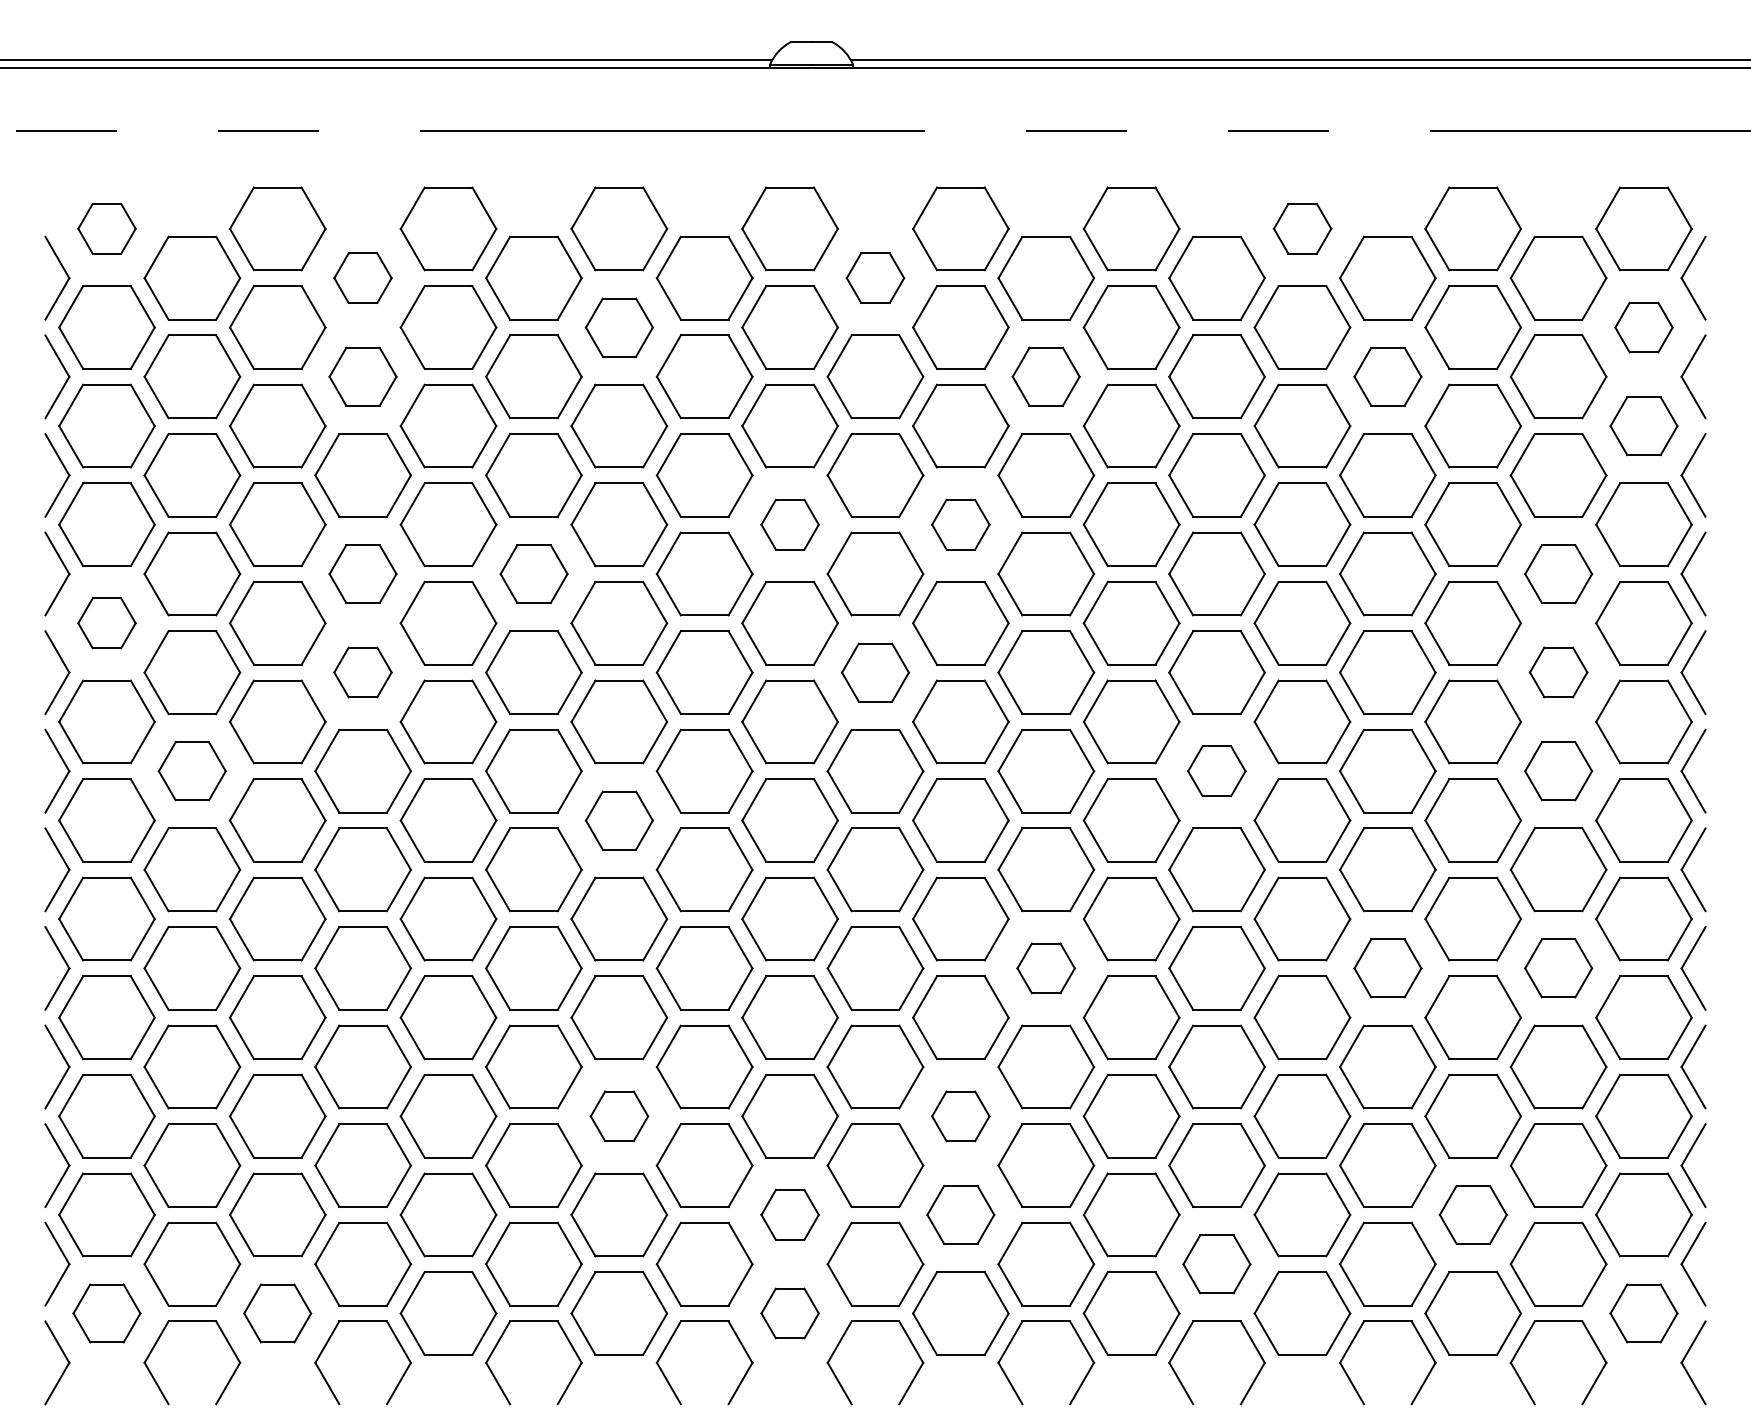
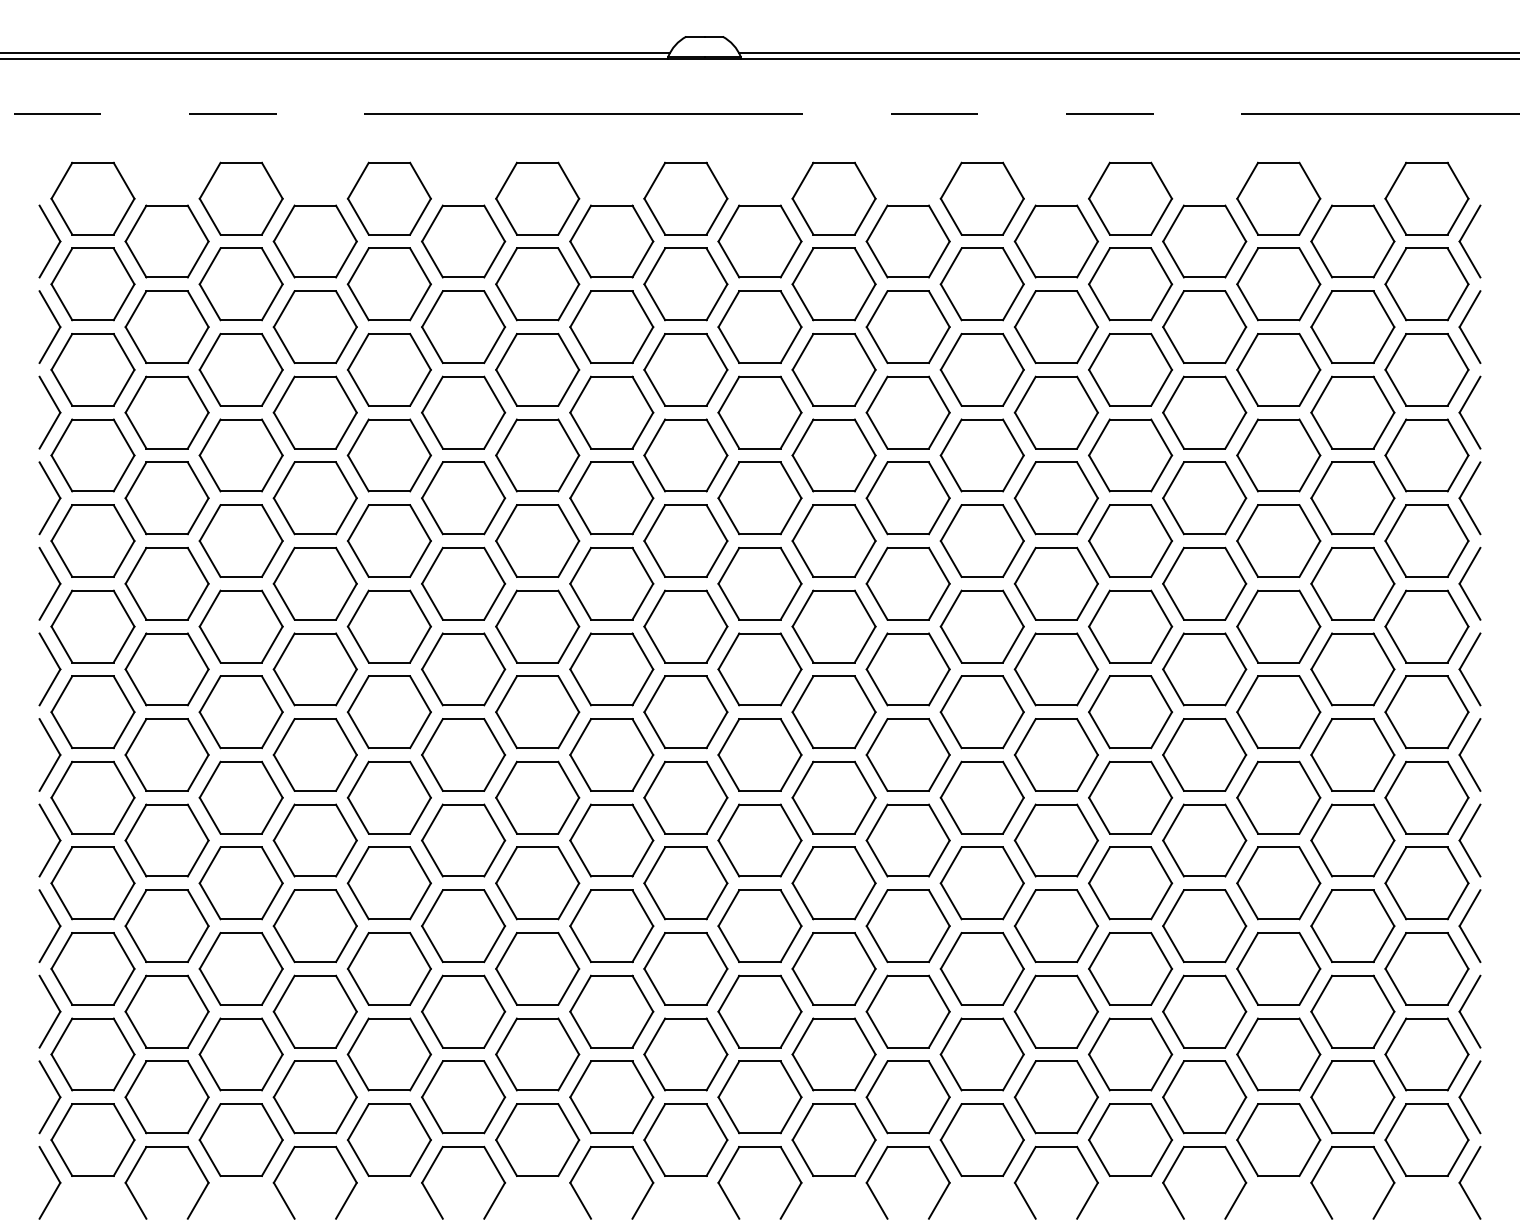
part: (106, 228) -> (92, 198), size x1.67
part: (1302, 228) -> (1130, 198), size x1.67
part: (362, 278) -> (314, 241), size x1.67
part: (874, 278) -> (759, 241), size x1.67
part: (619, 327) -> (537, 284), size x1.43
part: (1643, 327) -> (1426, 284), size x1.67
part: (362, 376) -> (314, 326), size x1.43
part: (1045, 376) -> (907, 326), size x1.43
part: (1387, 376) -> (1204, 326), size x1.43
part: (1643, 425) -> (1426, 369), size x1.43
part: (789, 524) -> (685, 455), size x1.67
part: (960, 524) -> (833, 455), size x1.67
part: (362, 574) -> (314, 498), size x1.43
part: (533, 574) -> (463, 498), size x1.43
part: (1558, 574) -> (1352, 498), size x1.43
part: (106, 622) -> (92, 540), size x1.67
part: (362, 672) -> (314, 583), size x1.67
part: (874, 672) -> (759, 583), size x1.43
part: (1558, 672) -> (1352, 583), size x1.67
part: (191, 771) -> (166, 669), size x1.43
part: (1215, 771) -> (1055, 669), size x1.67
part: (1558, 771) -> (1352, 669), size x1.43
part: (619, 820) -> (537, 712), size x1.43
part: (1045, 968) -> (907, 840), size x1.67
part: (1387, 968) -> (1204, 840), size x1.43
part: (1558, 968) -> (1352, 840), size x1.43
part: (619, 1115) -> (537, 968), size x1.67
part: (960, 1115) -> (833, 968), size x1.67
part: (789, 1214) -> (685, 1054), size x1.67
part: (960, 1214) -> (833, 1054), size x1.43
part: (1472, 1214) -> (1278, 1054), size x1.43
part: (1215, 1264) -> (1055, 1097), size x1.43
part: (106, 1312) -> (92, 1139), size x1.43
part: (276, 1312) -> (240, 1139), size x1.43
part: (789, 1312) -> (685, 1139), size x1.67
part: (1643, 1312) -> (1426, 1139), size x1.43

